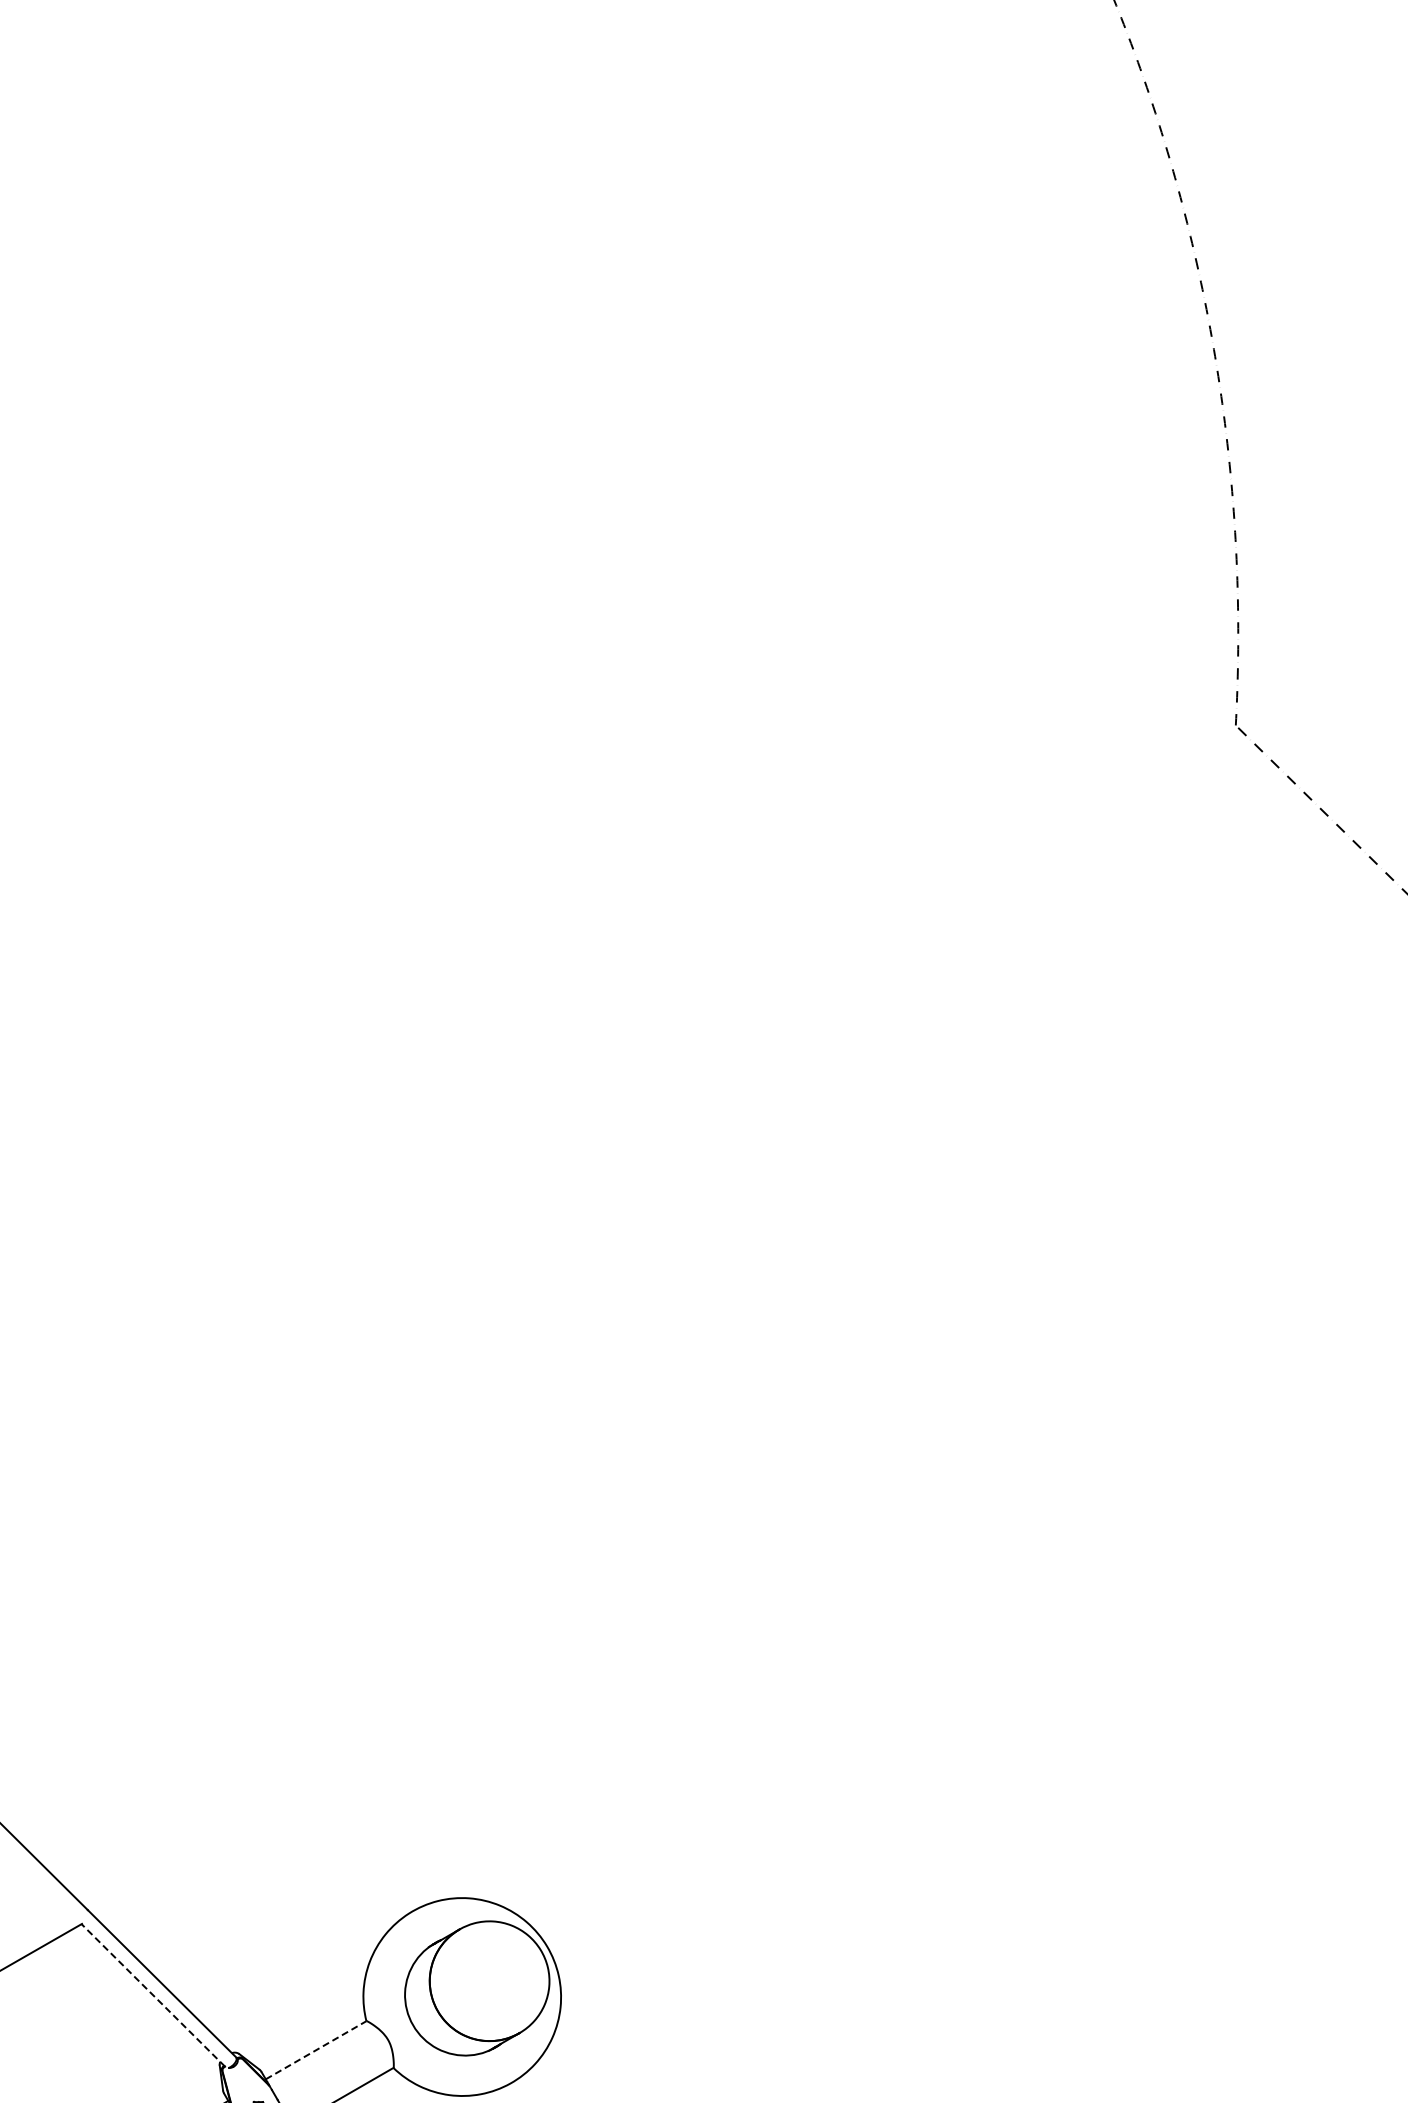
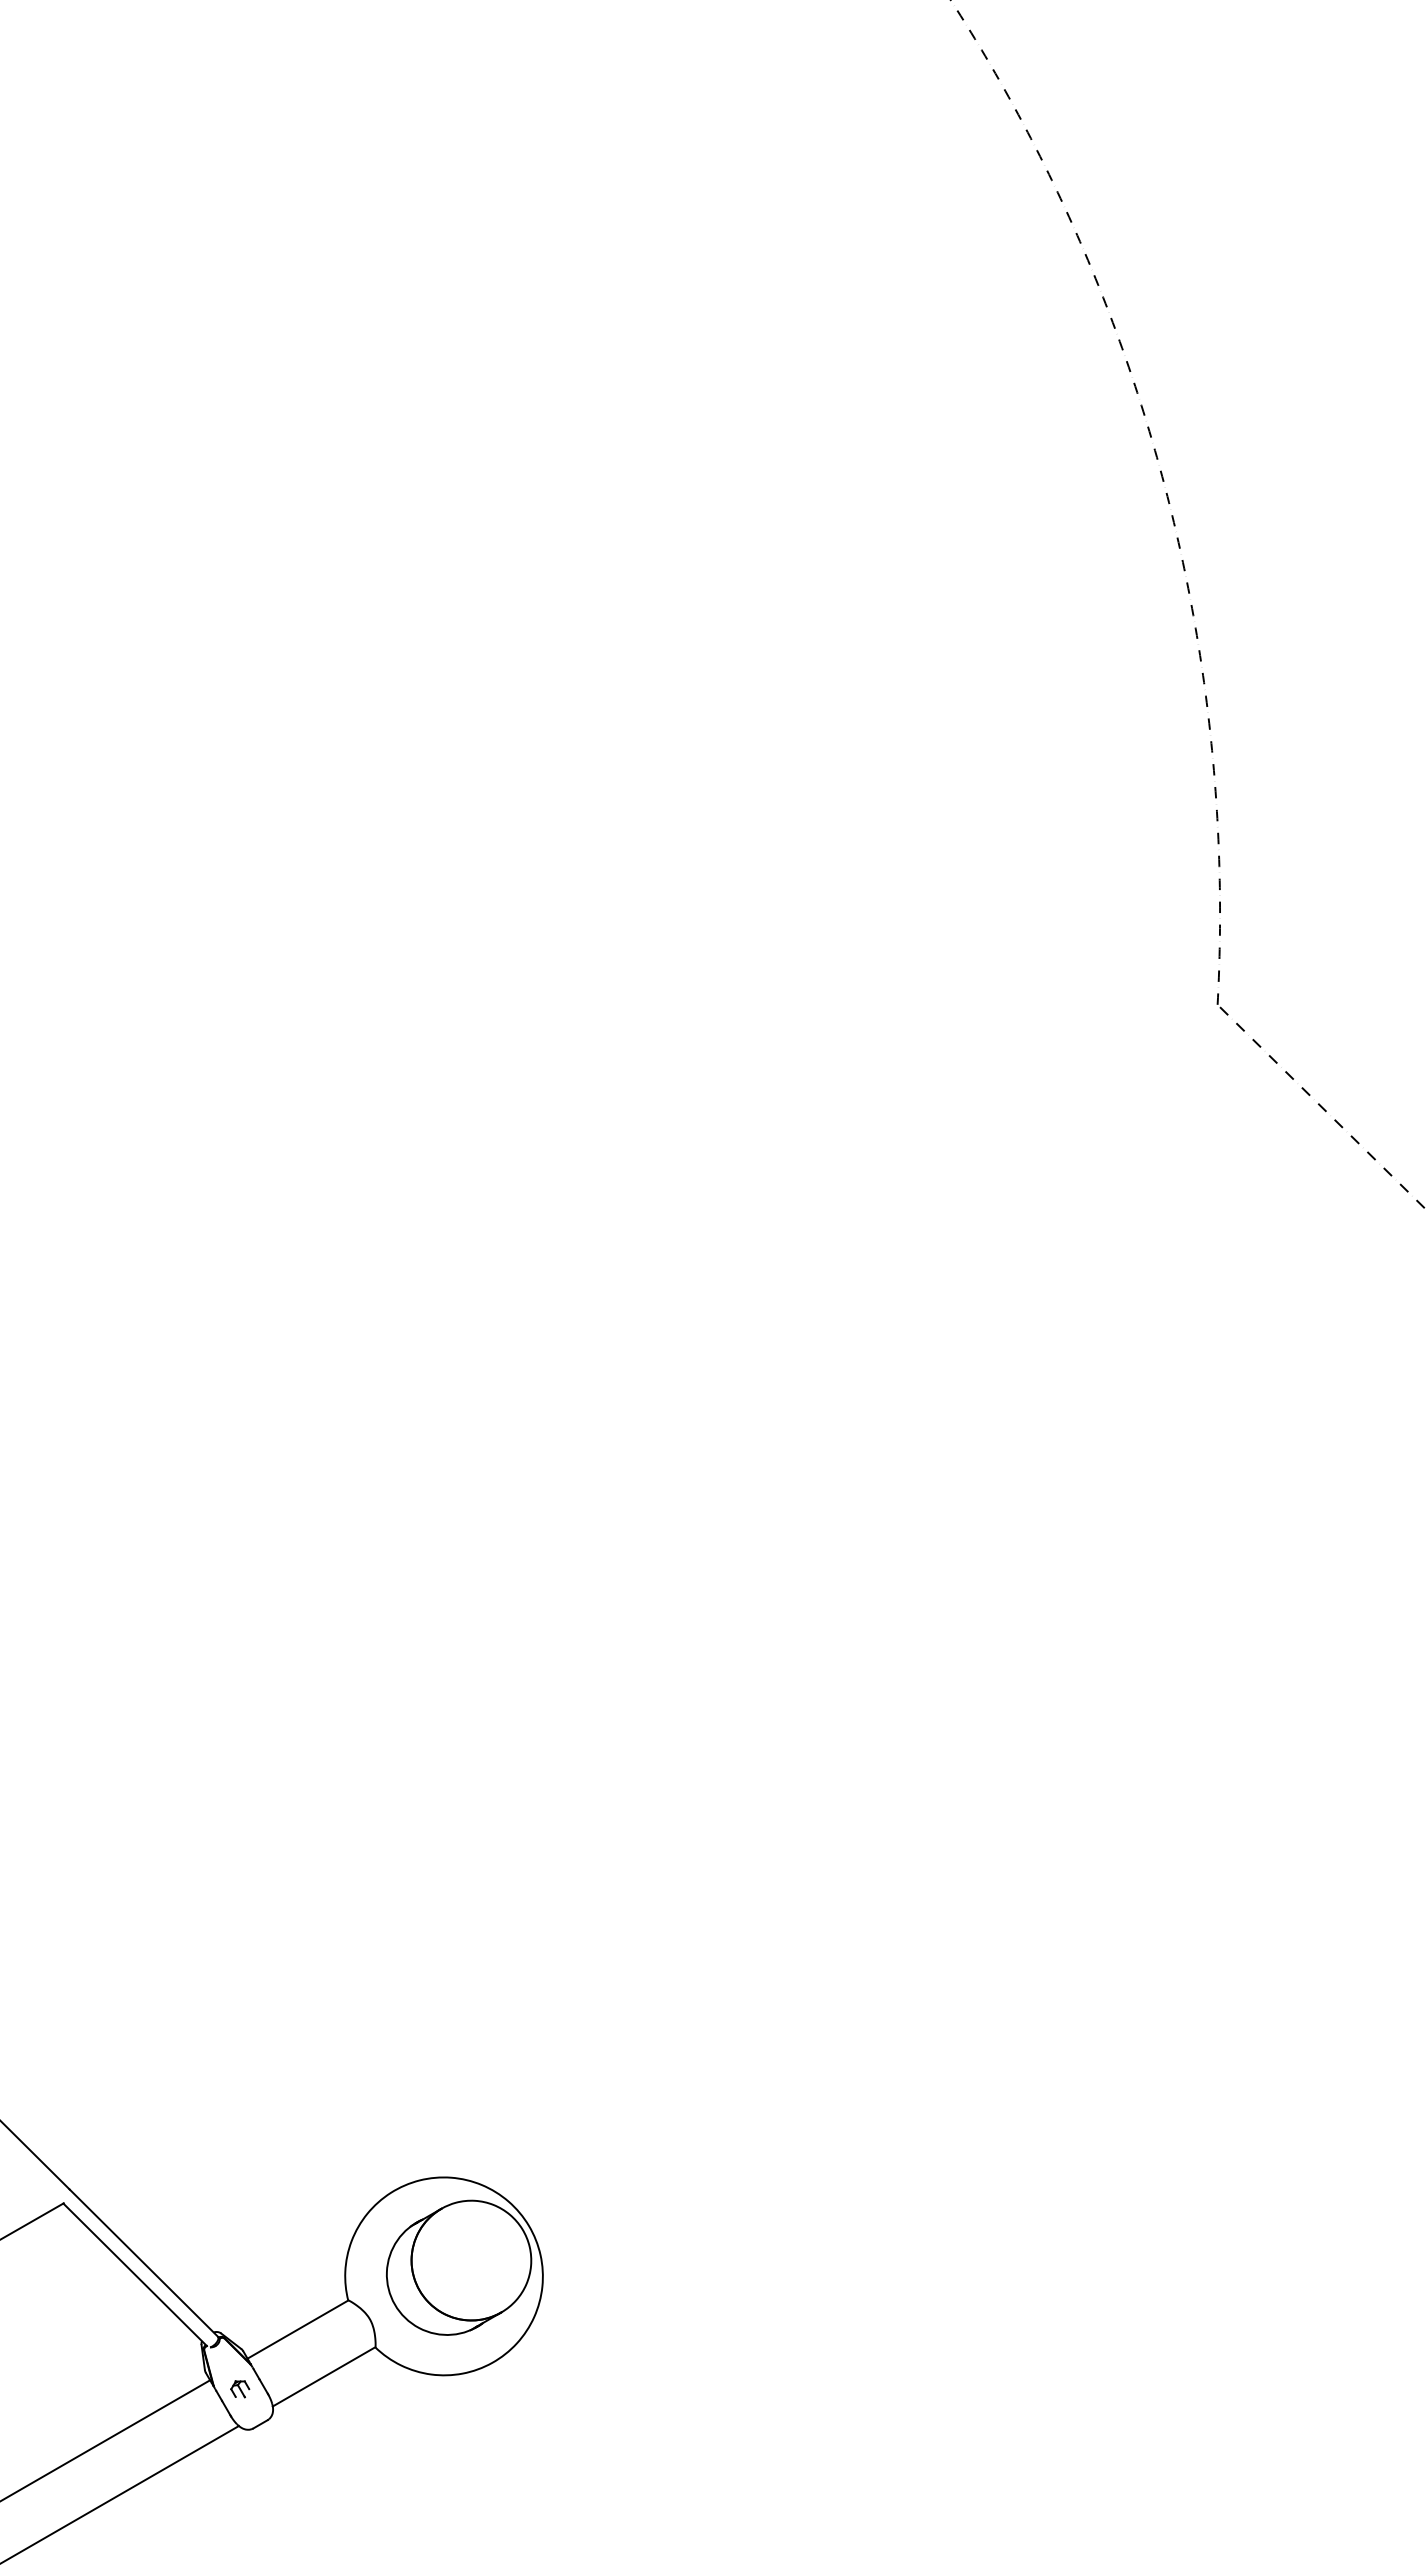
line: (152, 1995) -> (134, 2274), dashed -> solid
line: (316, 2050) -> (298, 2329), dashed -> solid

